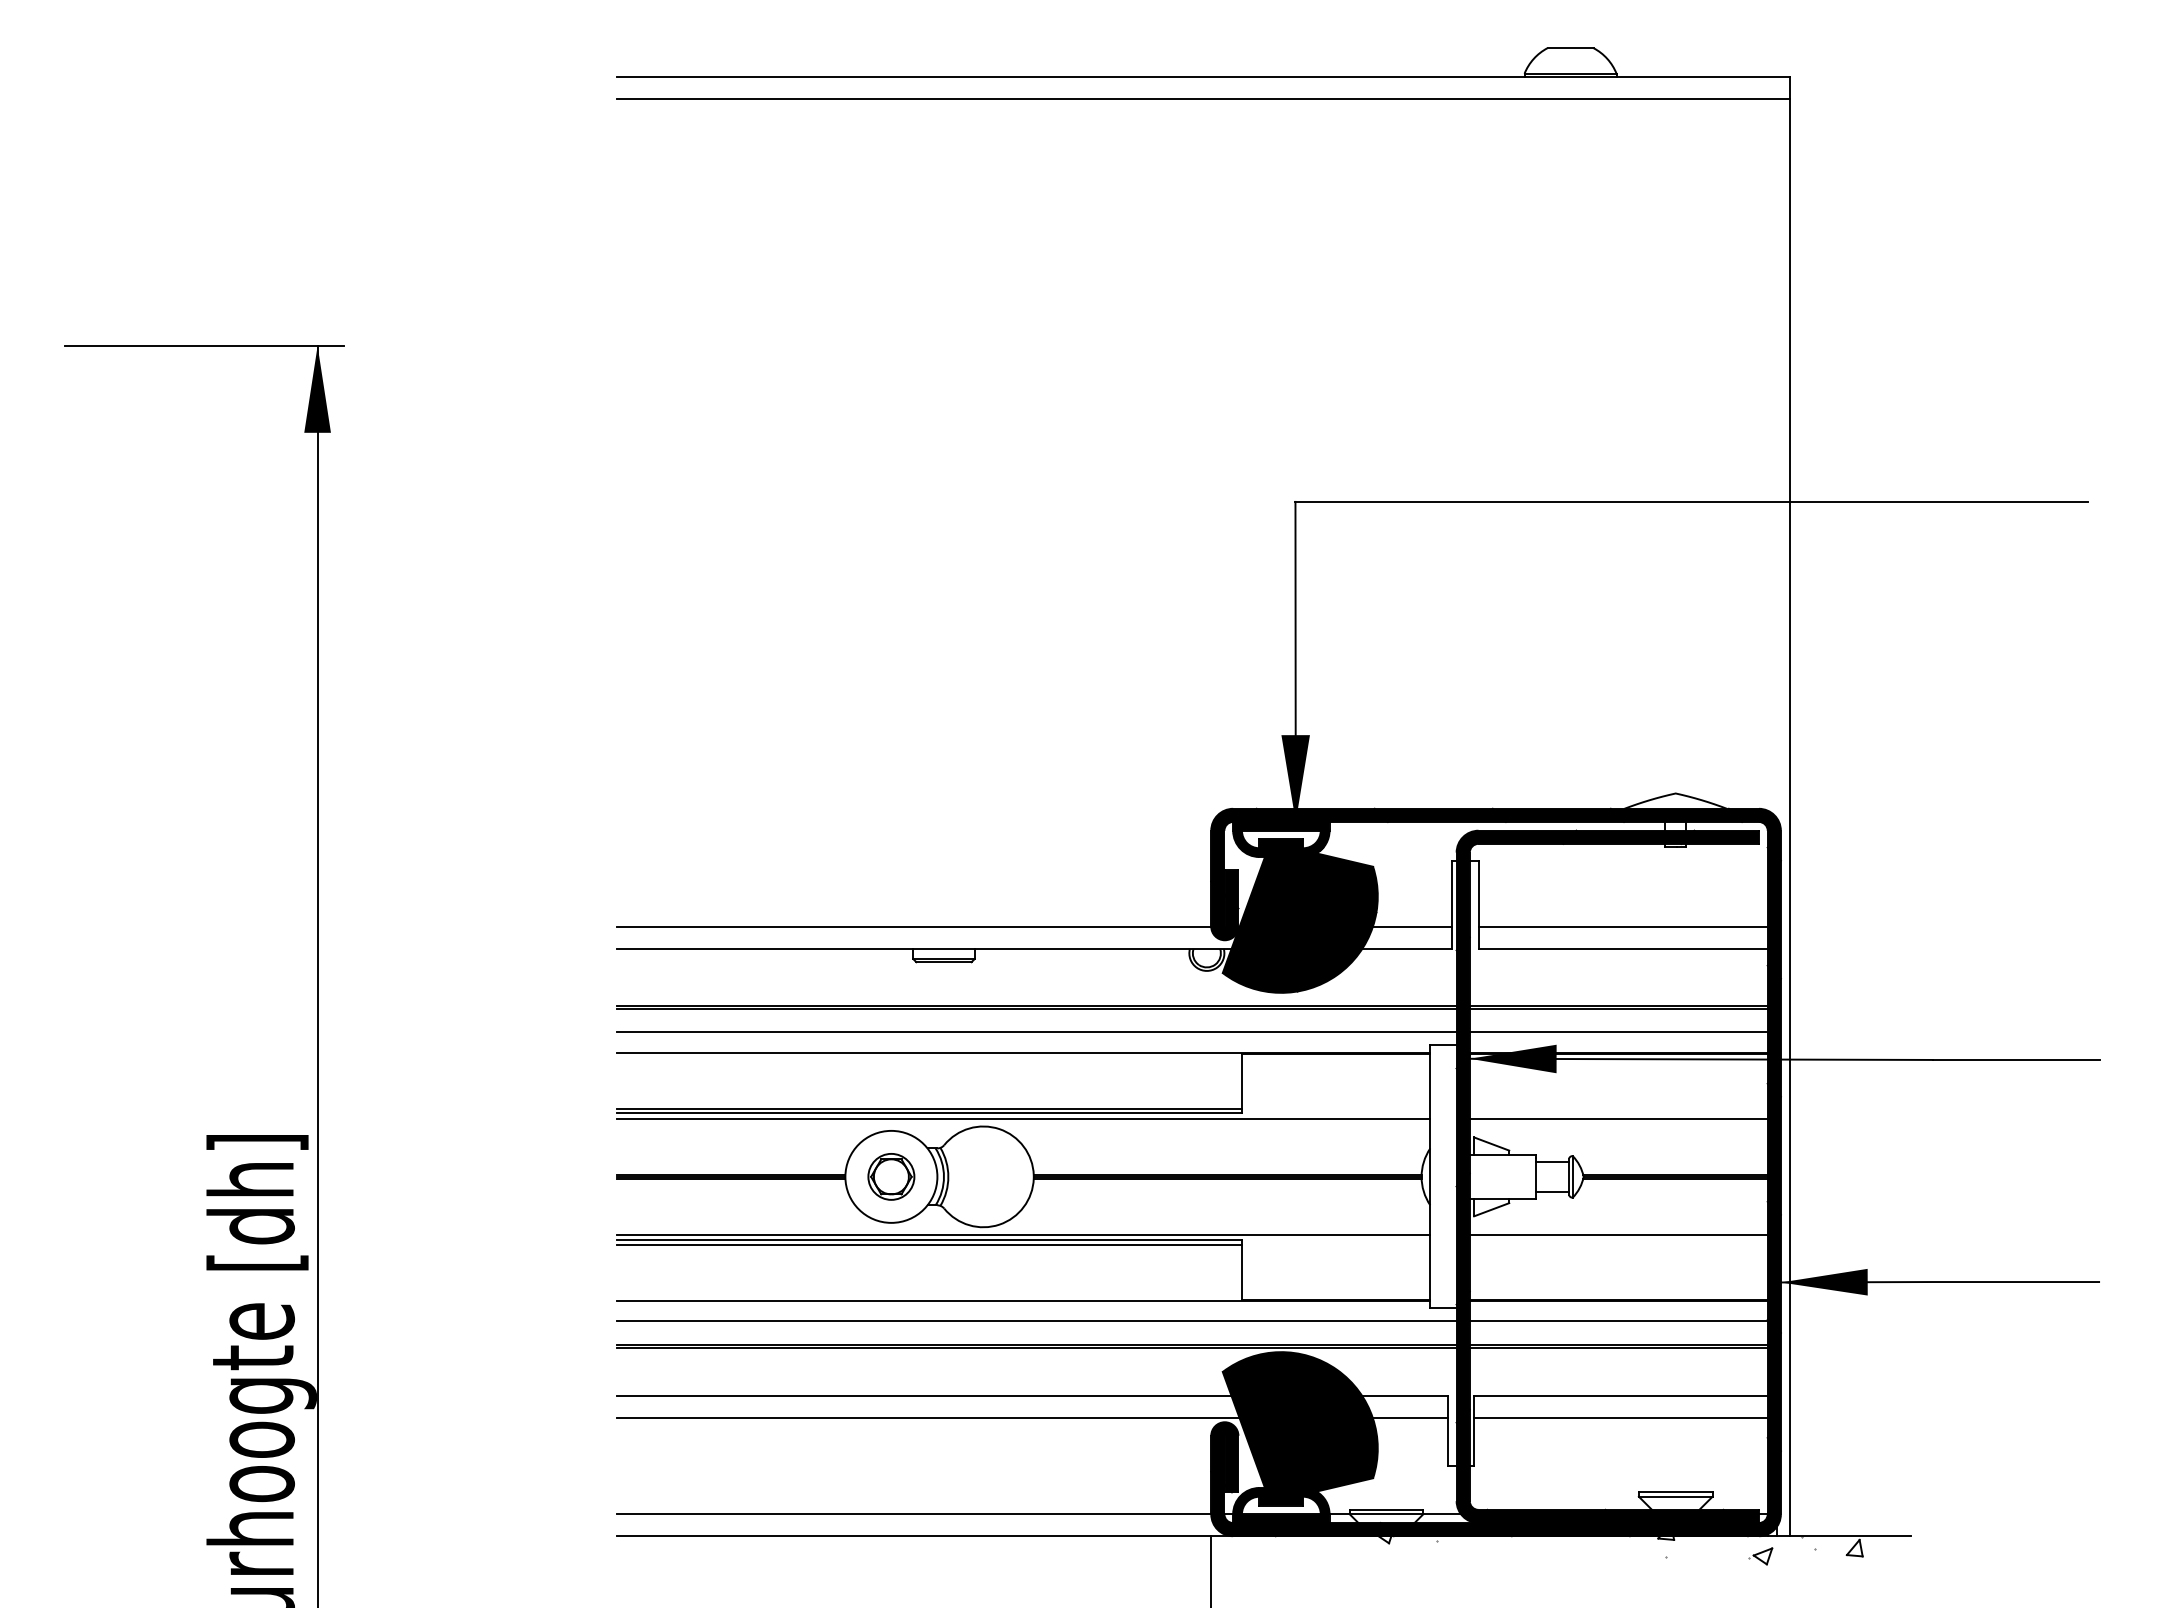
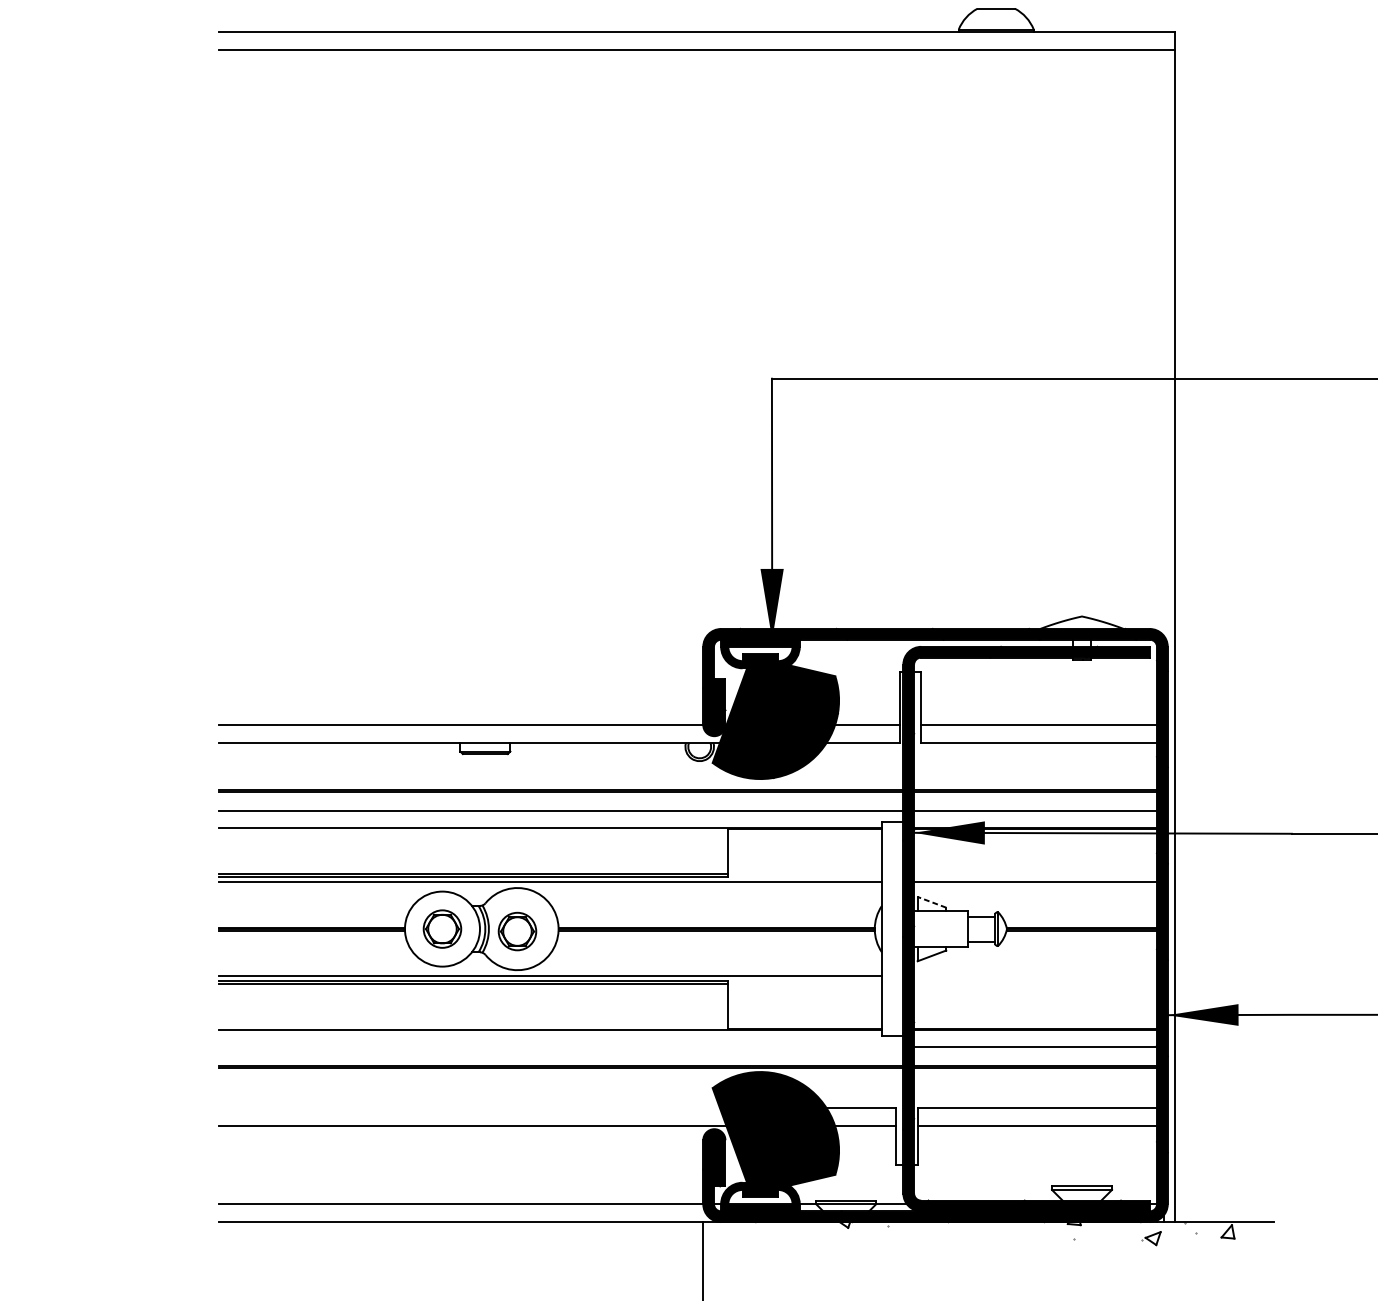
line: (1491, 1144) -> (931, 902), solid -> dashed
part: (983, 1179) -> (517, 931), added
line: (1618, 1234) -> (1035, 976), removed
line: (1036, 1321) -> (560, 1047), removed
line: (924, 1395) -> (469, 1107), removed

